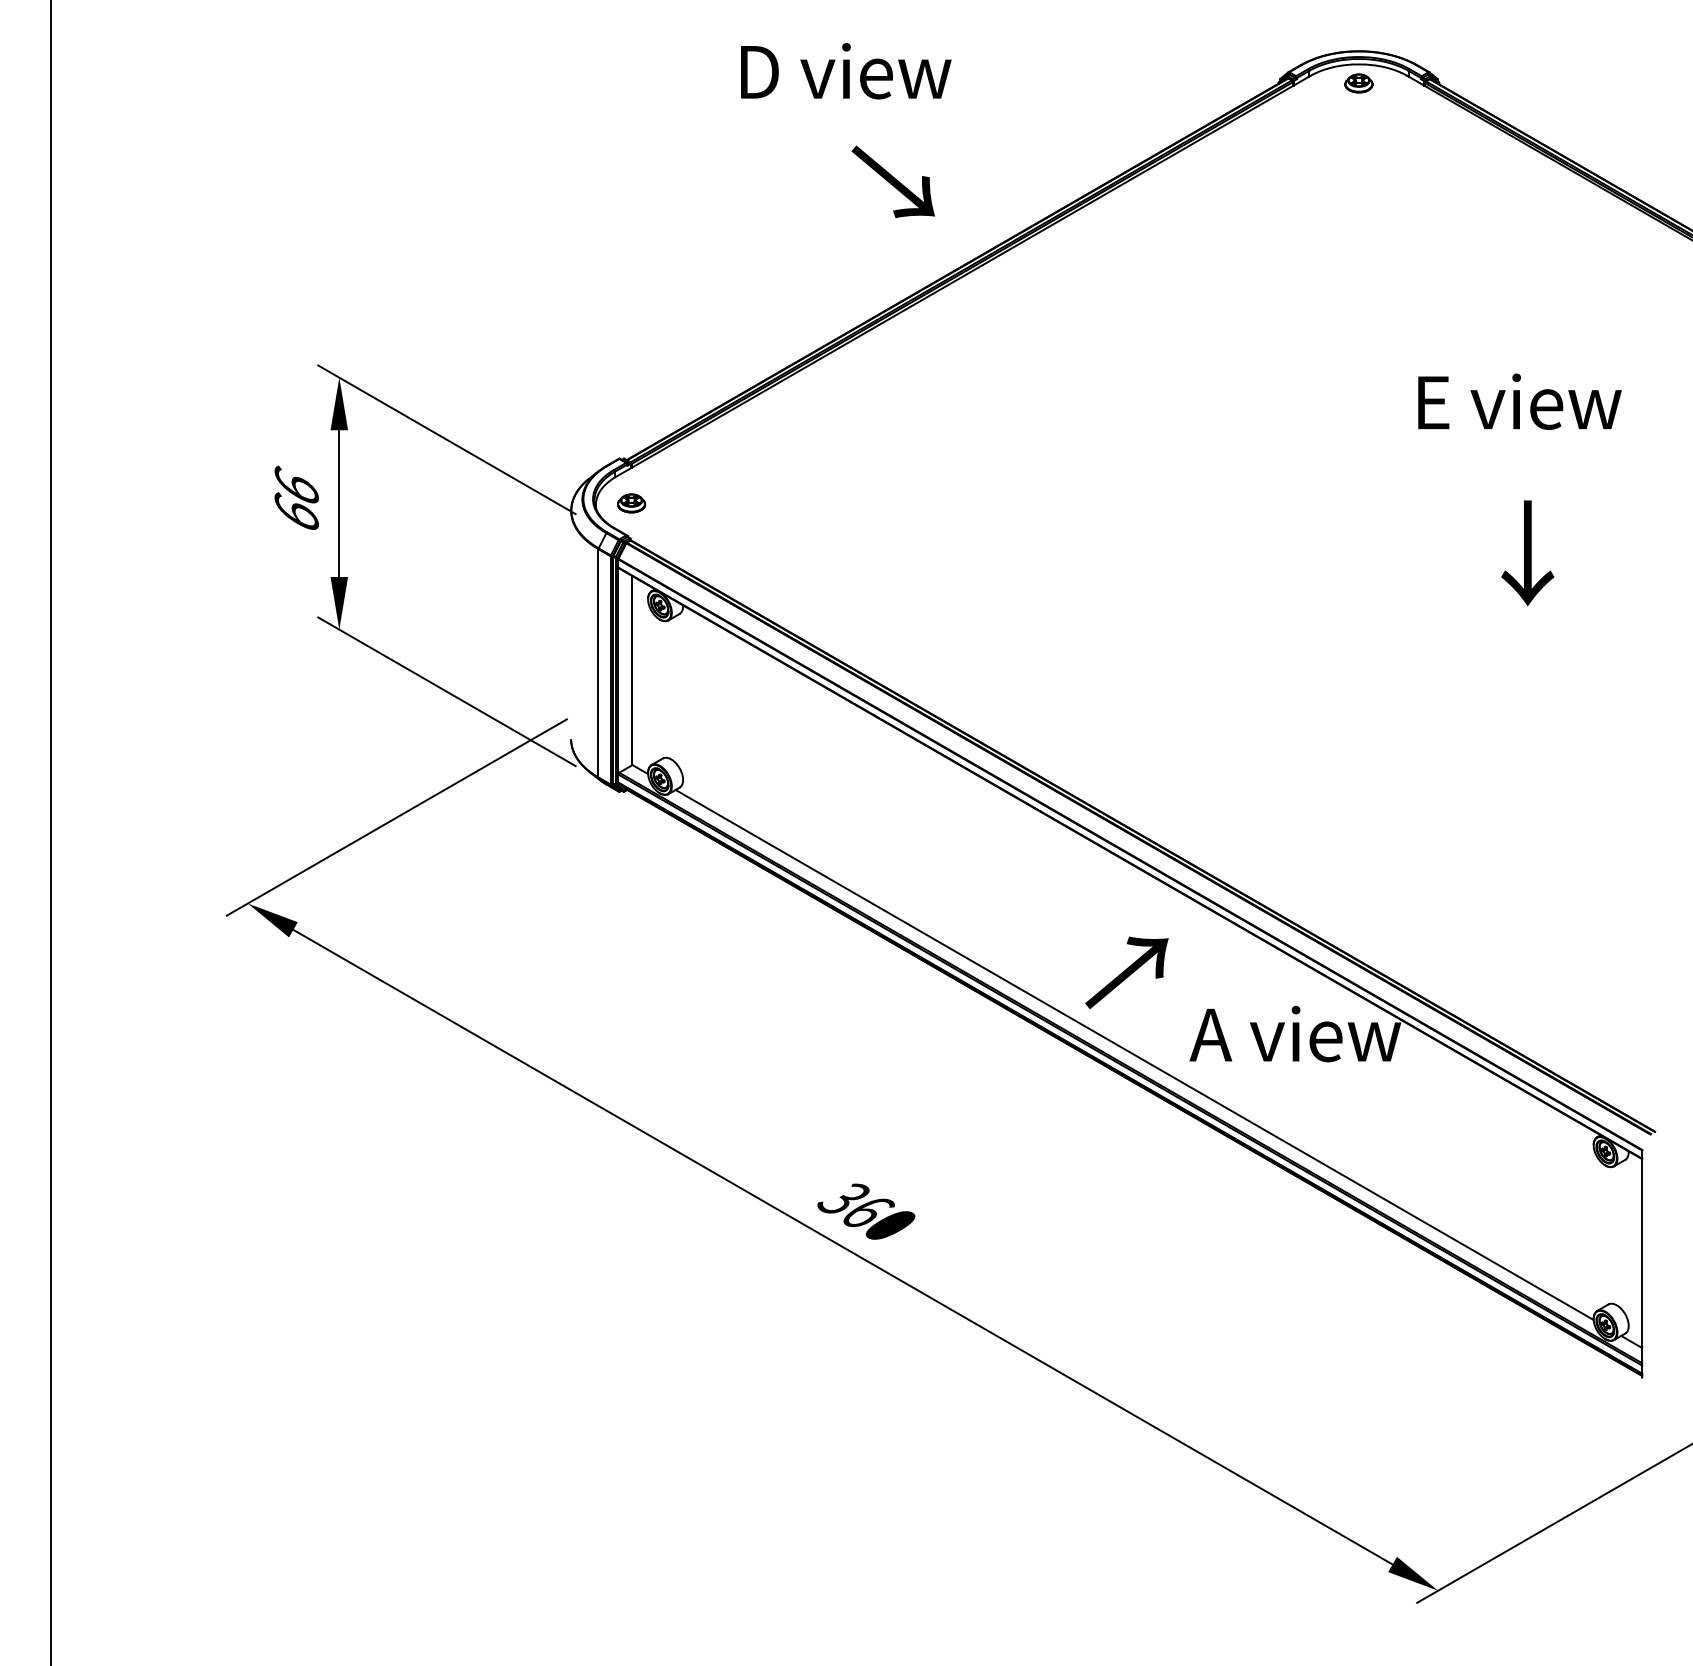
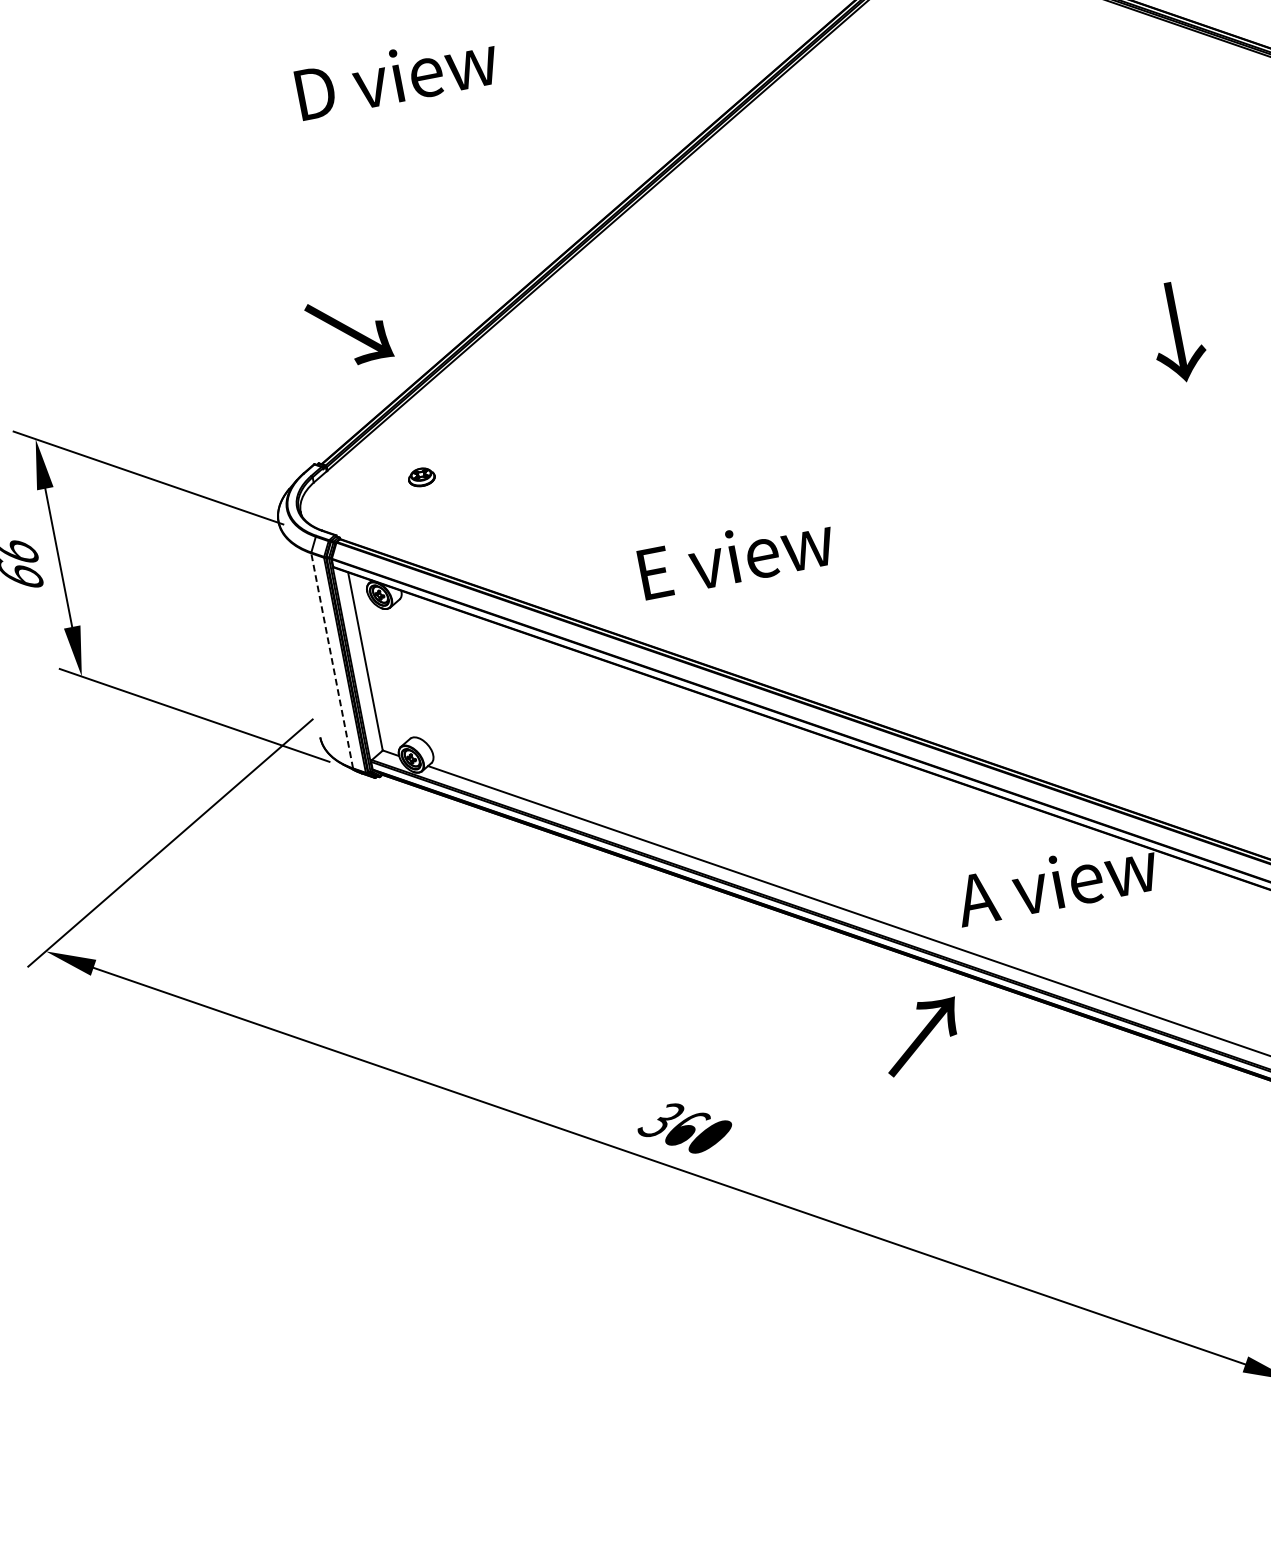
text: (846, 71) -> (397, 76), moved
text: (892, 181) -> (348, 331), moved
text: (1519, 401) -> (736, 556), moved
part: (631, 503) -> (421, 477), moved
text: (1527, 553) -> (1176, 332), moved
line: (598, 662) -> (332, 660), solid -> dashed
text: (1126, 972) -> (921, 1036), moved

